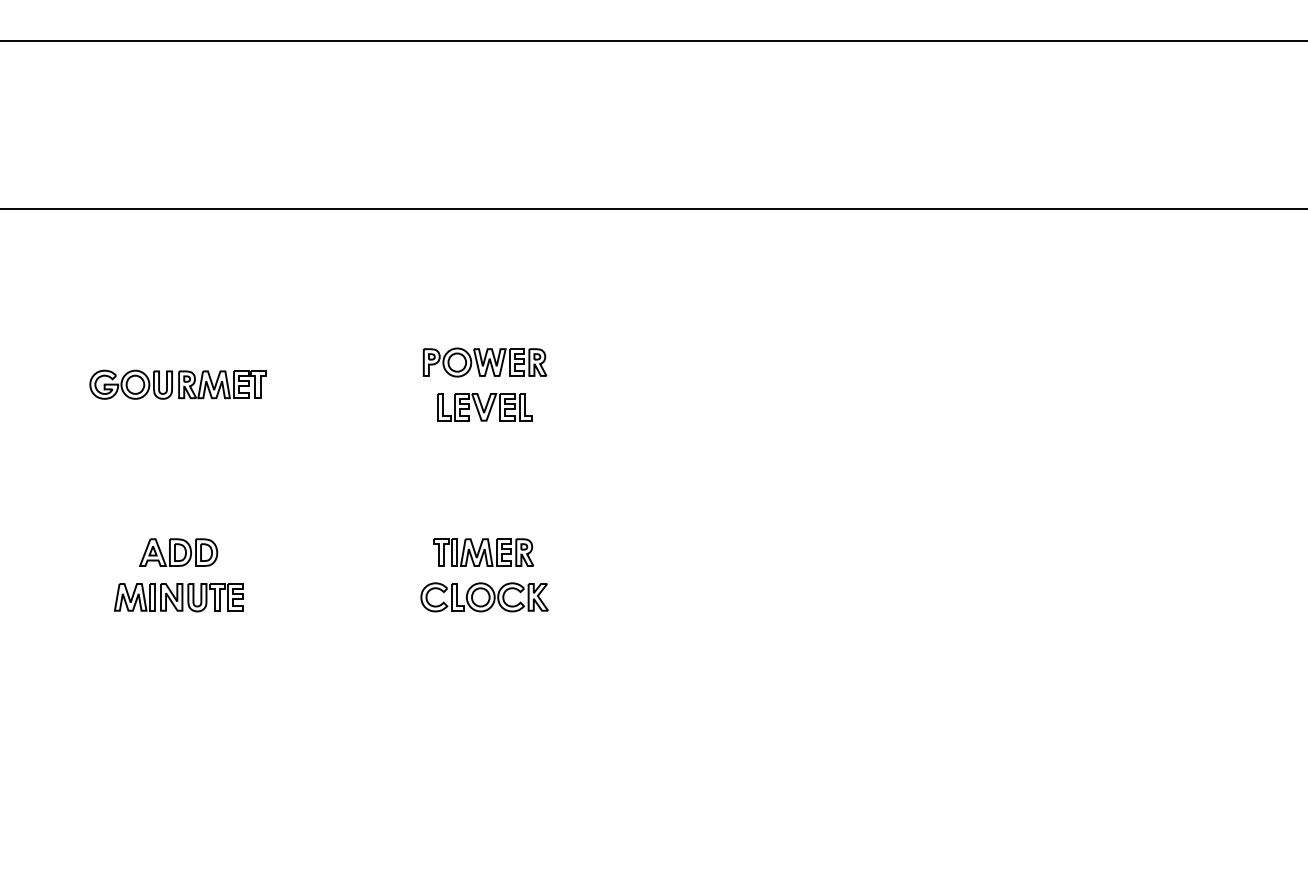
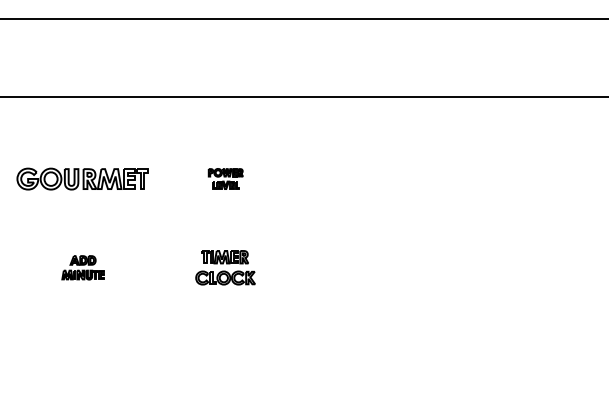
part: (177, 383) -> (82, 178), size x1.6
part: (484, 383) -> (225, 178), size x0.6
part: (177, 574) -> (82, 267), size x0.7

